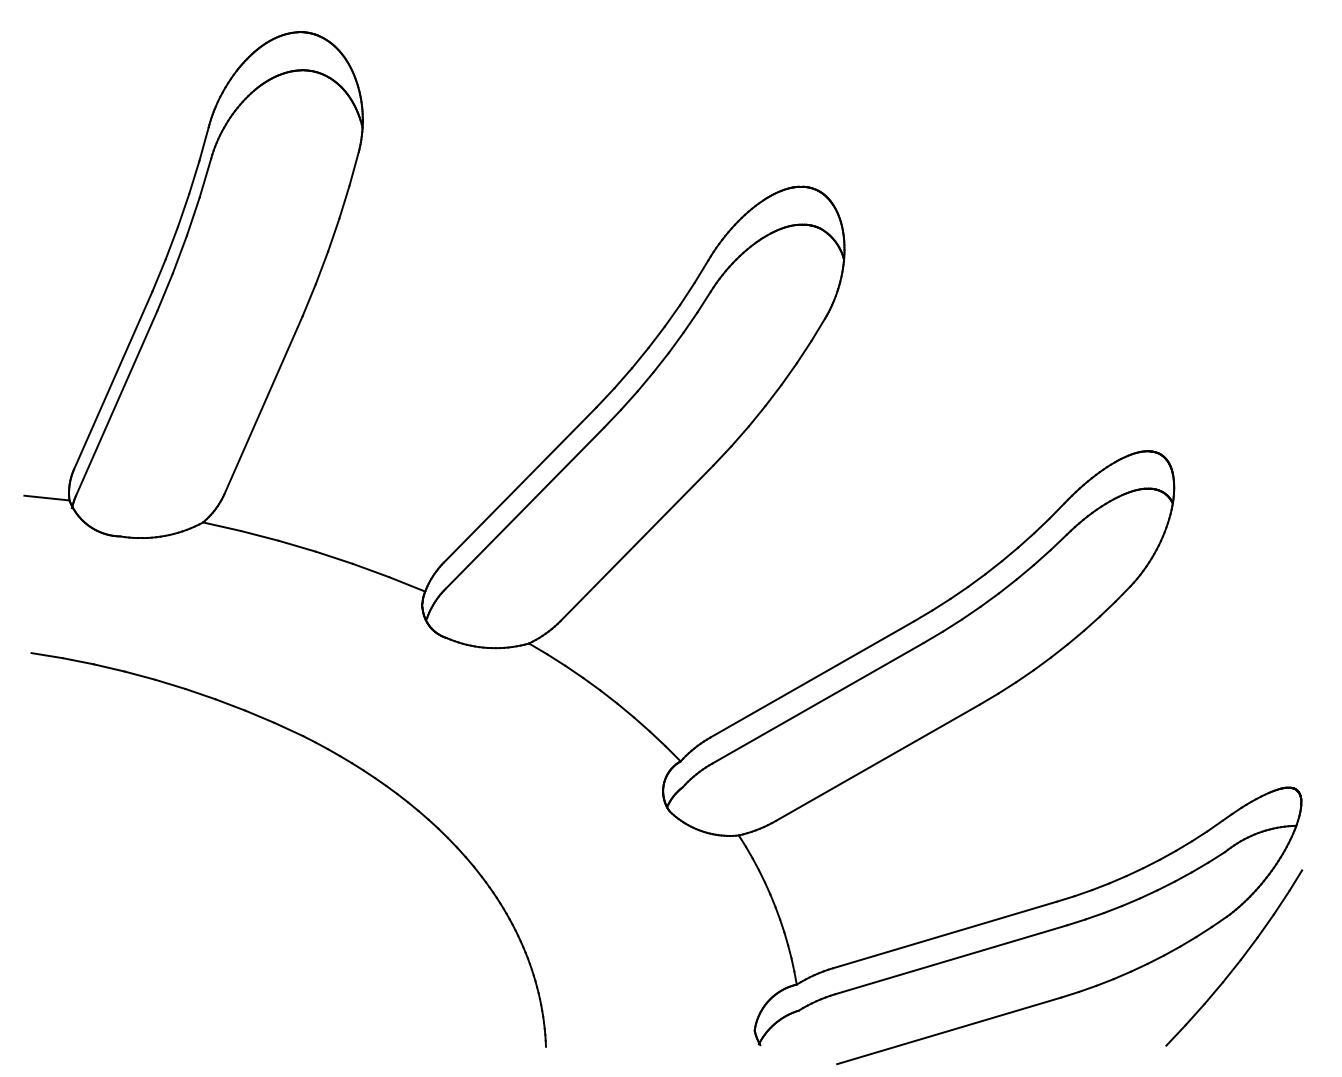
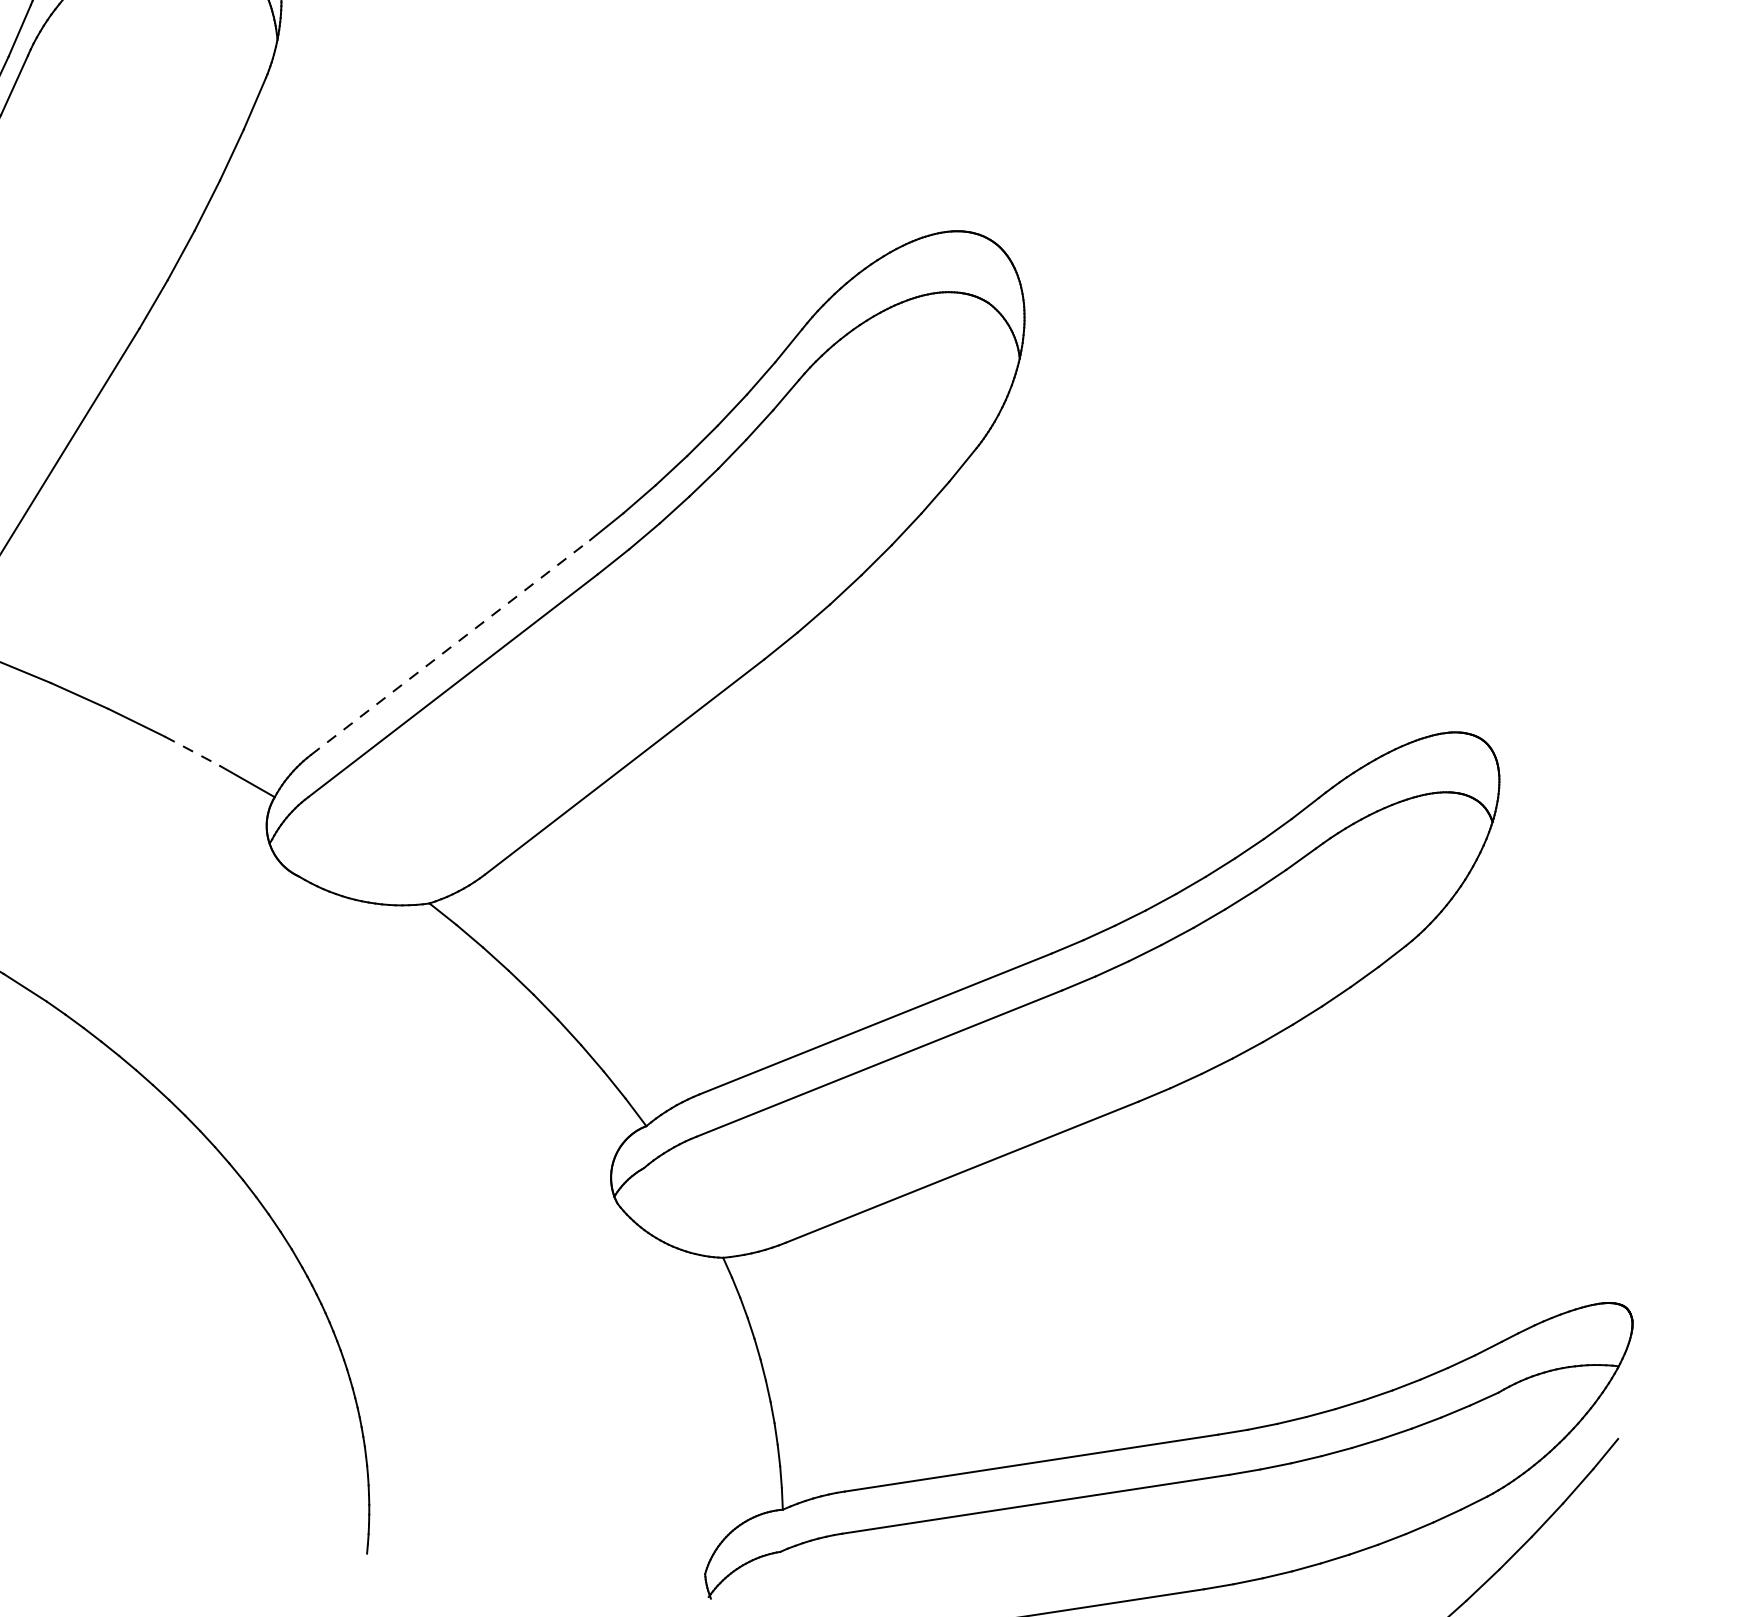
line: (520, 485) -> (451, 648), solid -> dashed
line: (371, 570) -> (193, 751), solid -> dashed

